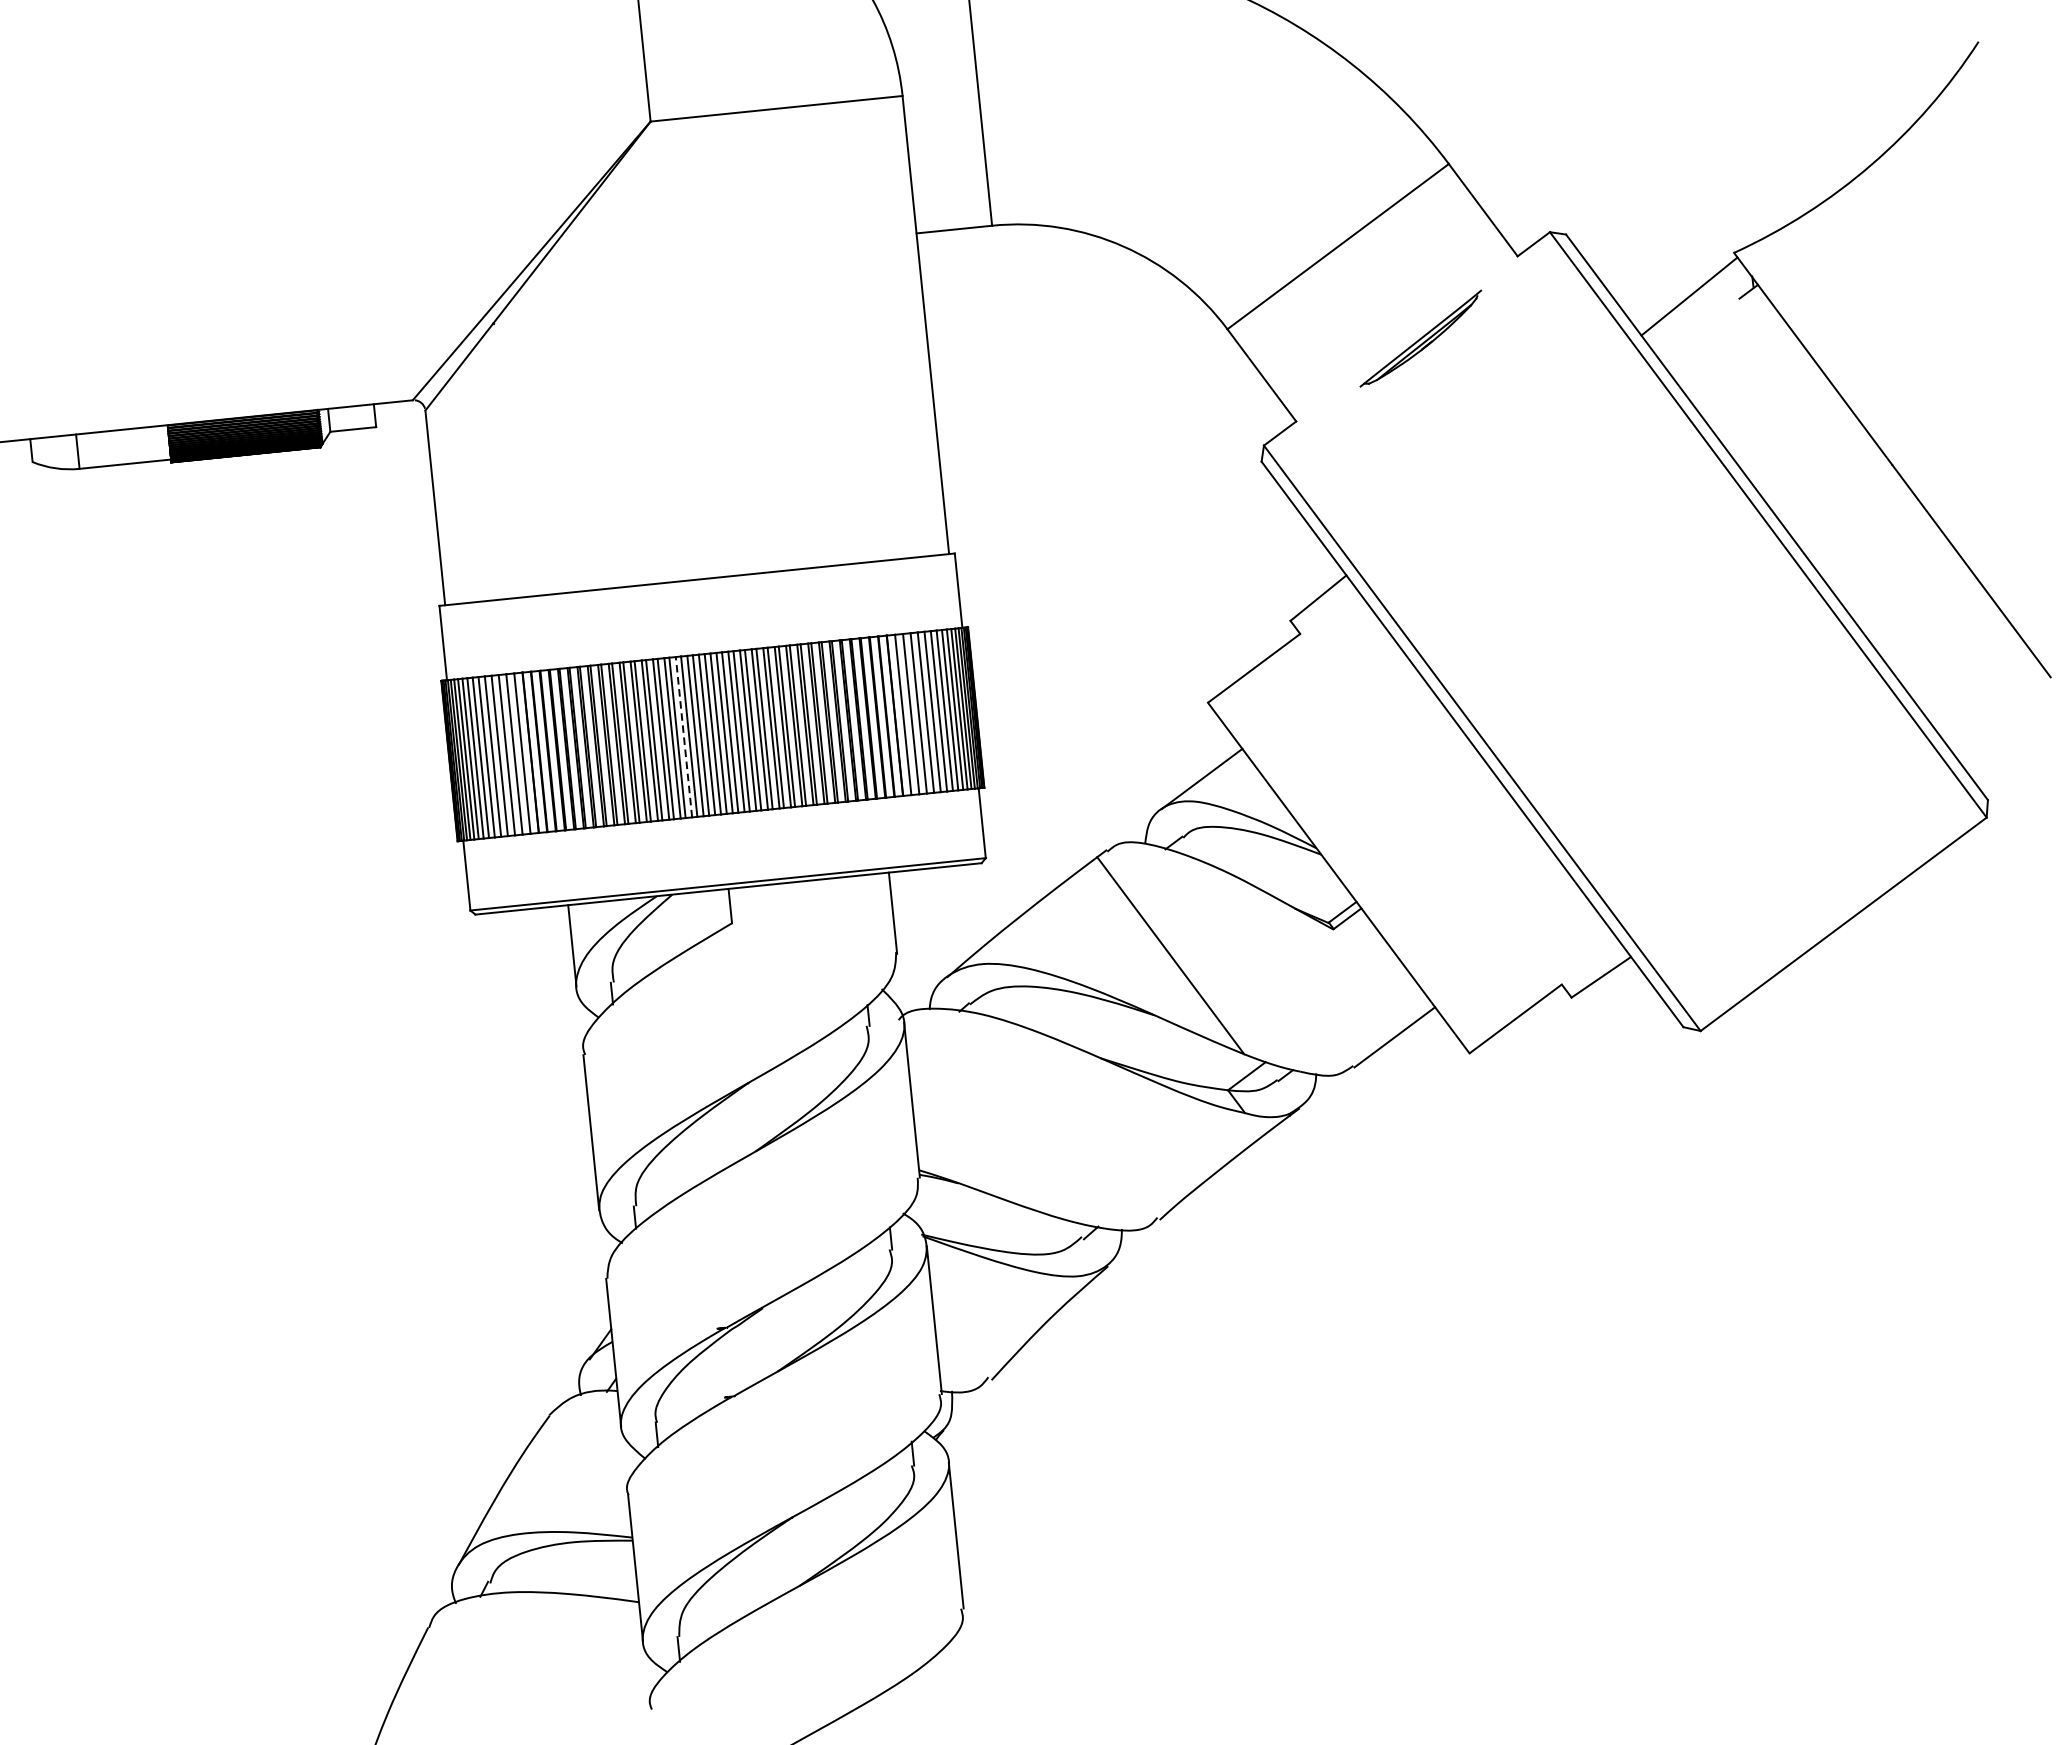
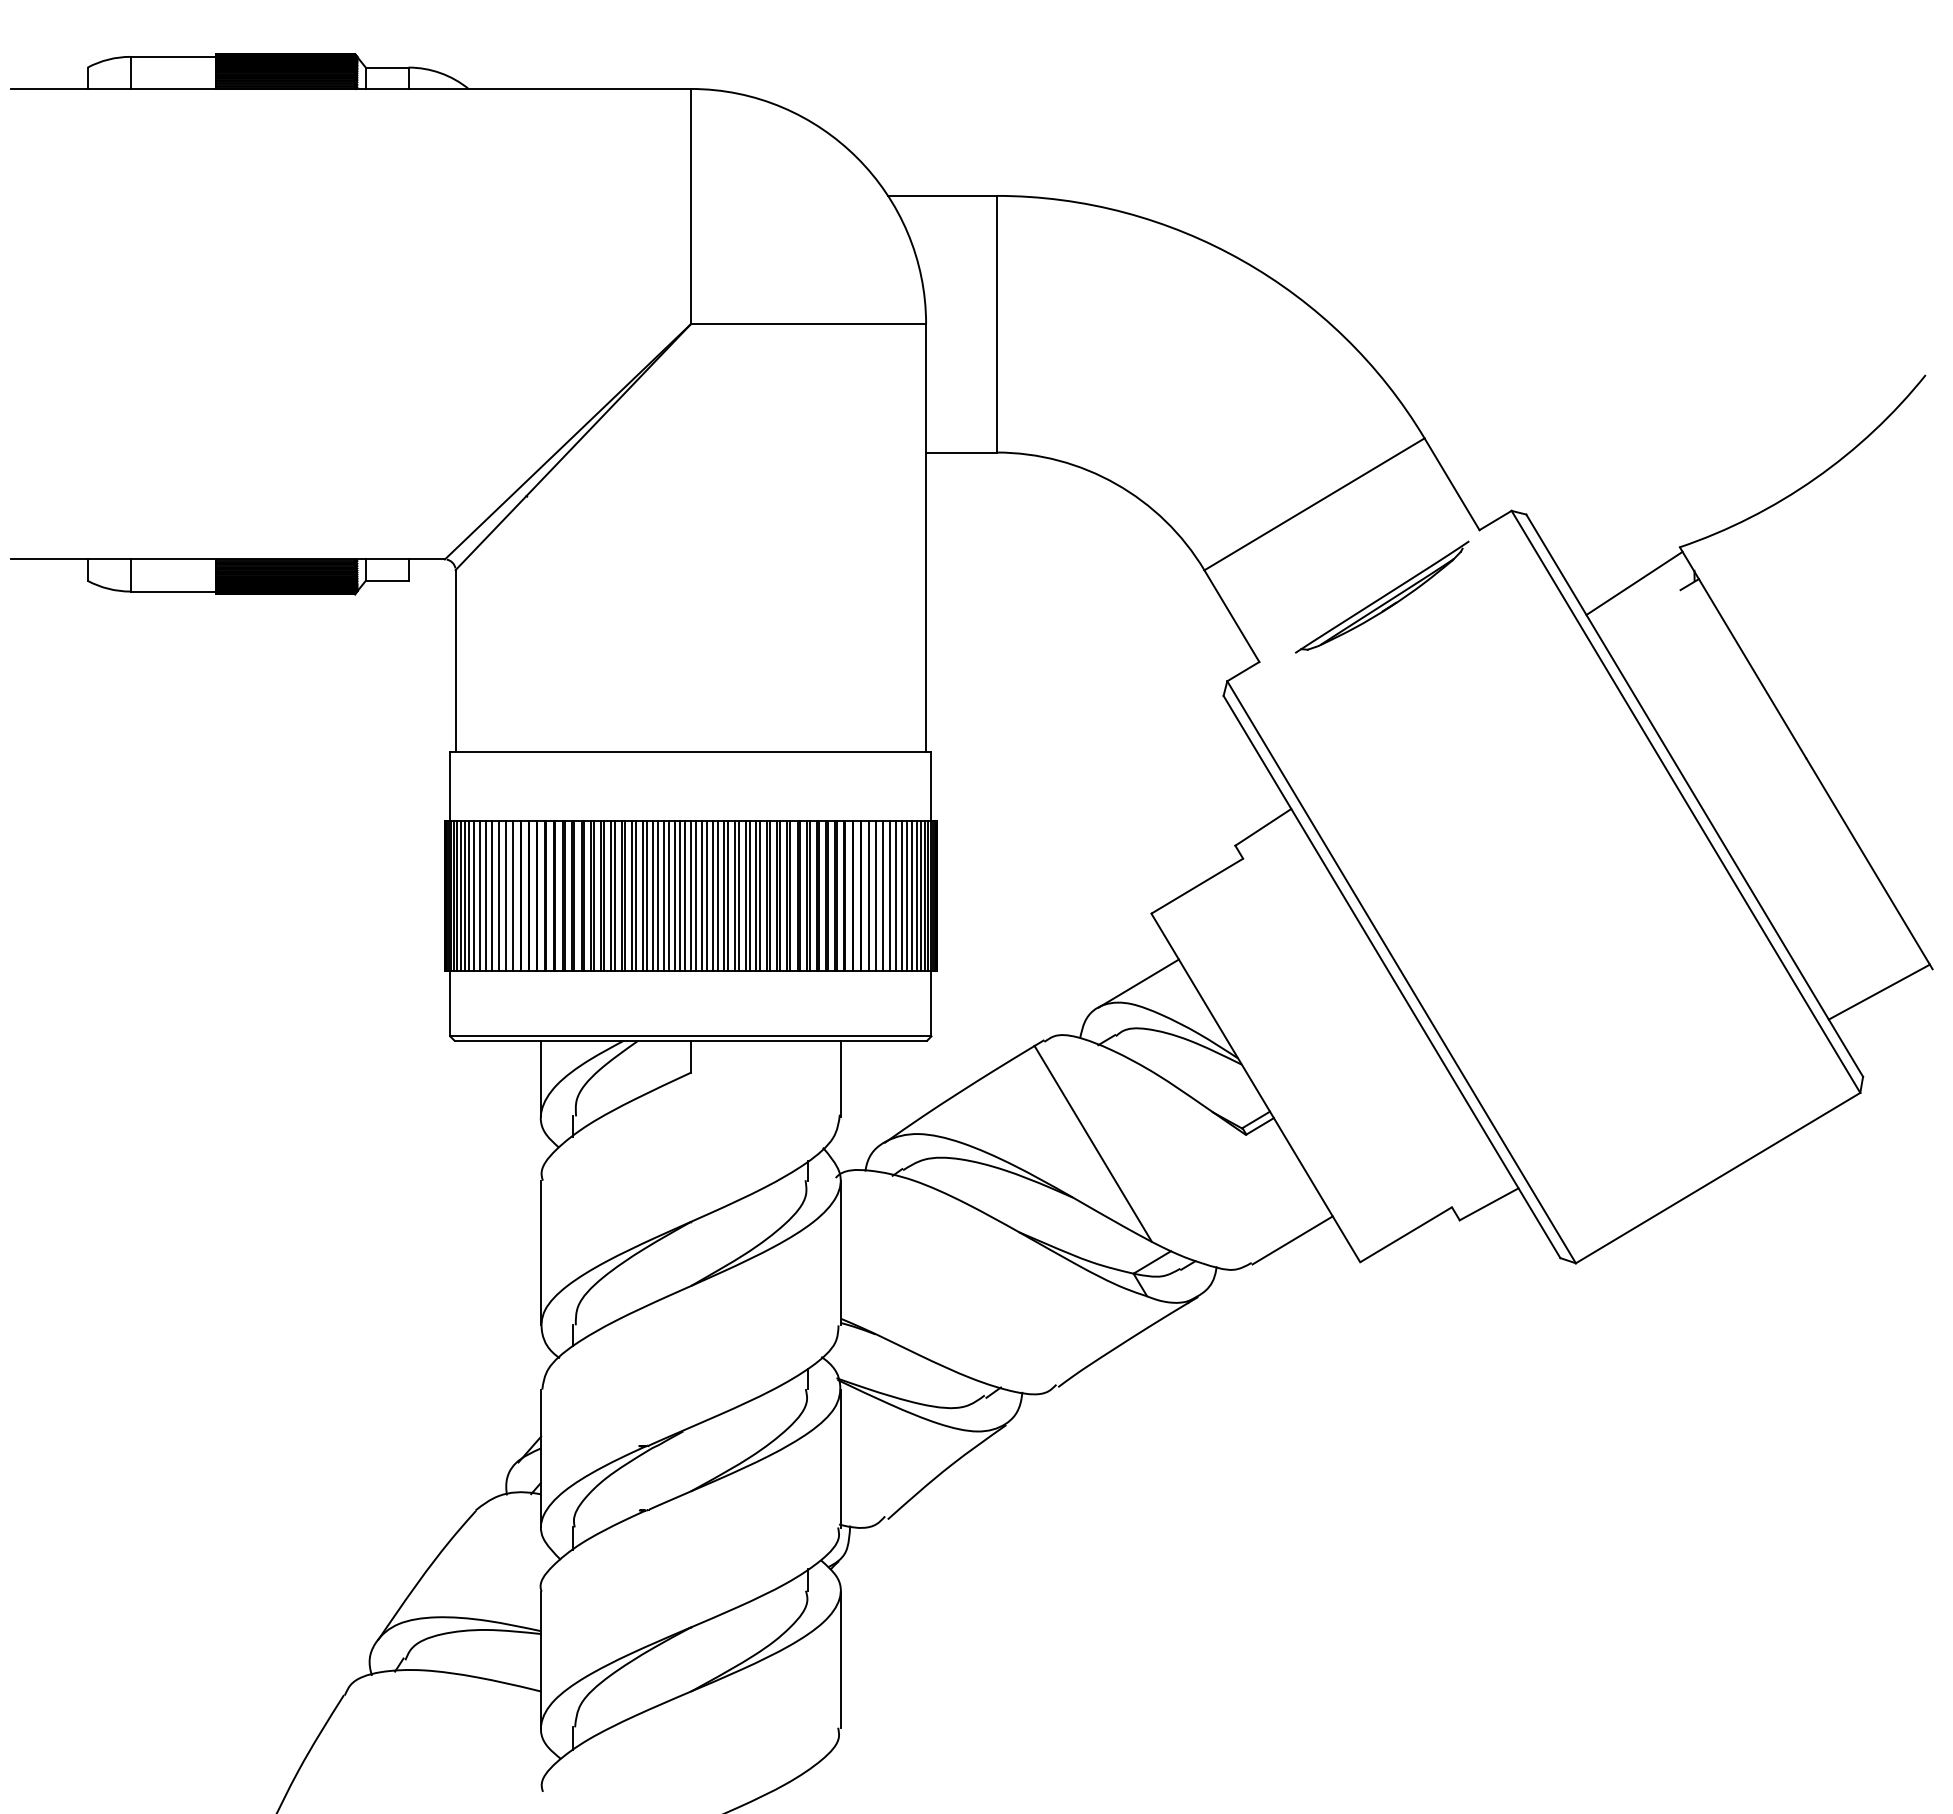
part: (1420, 337) -> (1382, 596), size x1.43
line: (1995, 707) -> (1878, 991), added
line: (683, 737) -> (663, 896), dashed -> solid

